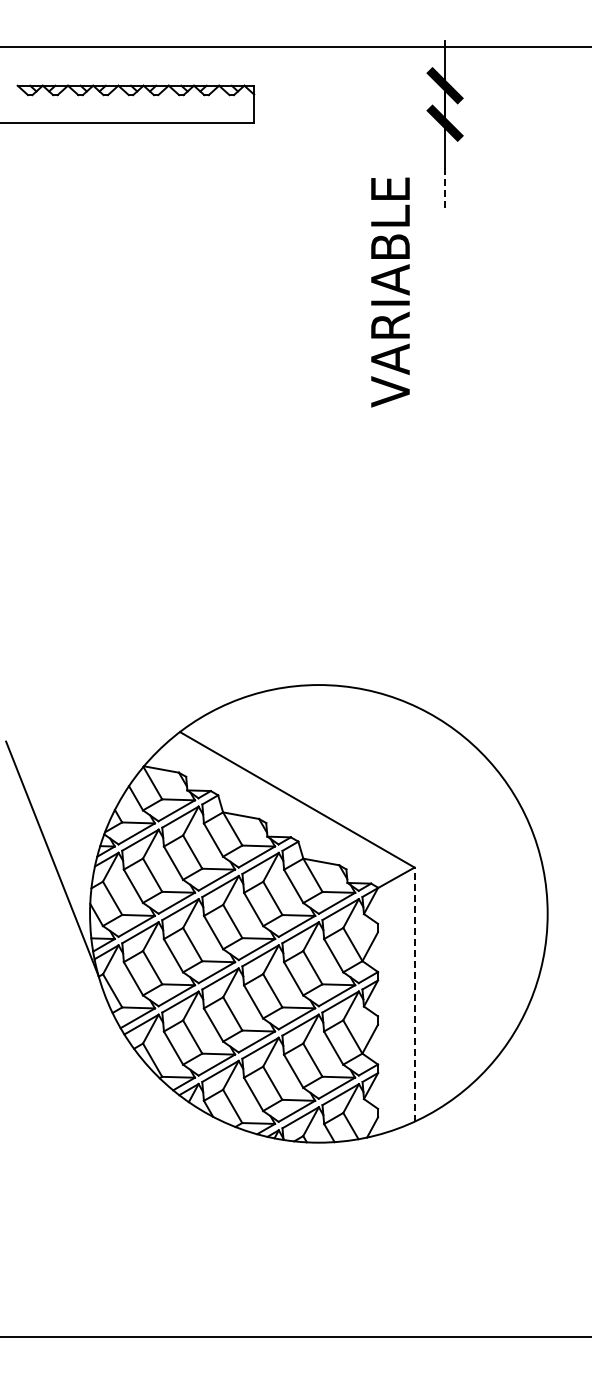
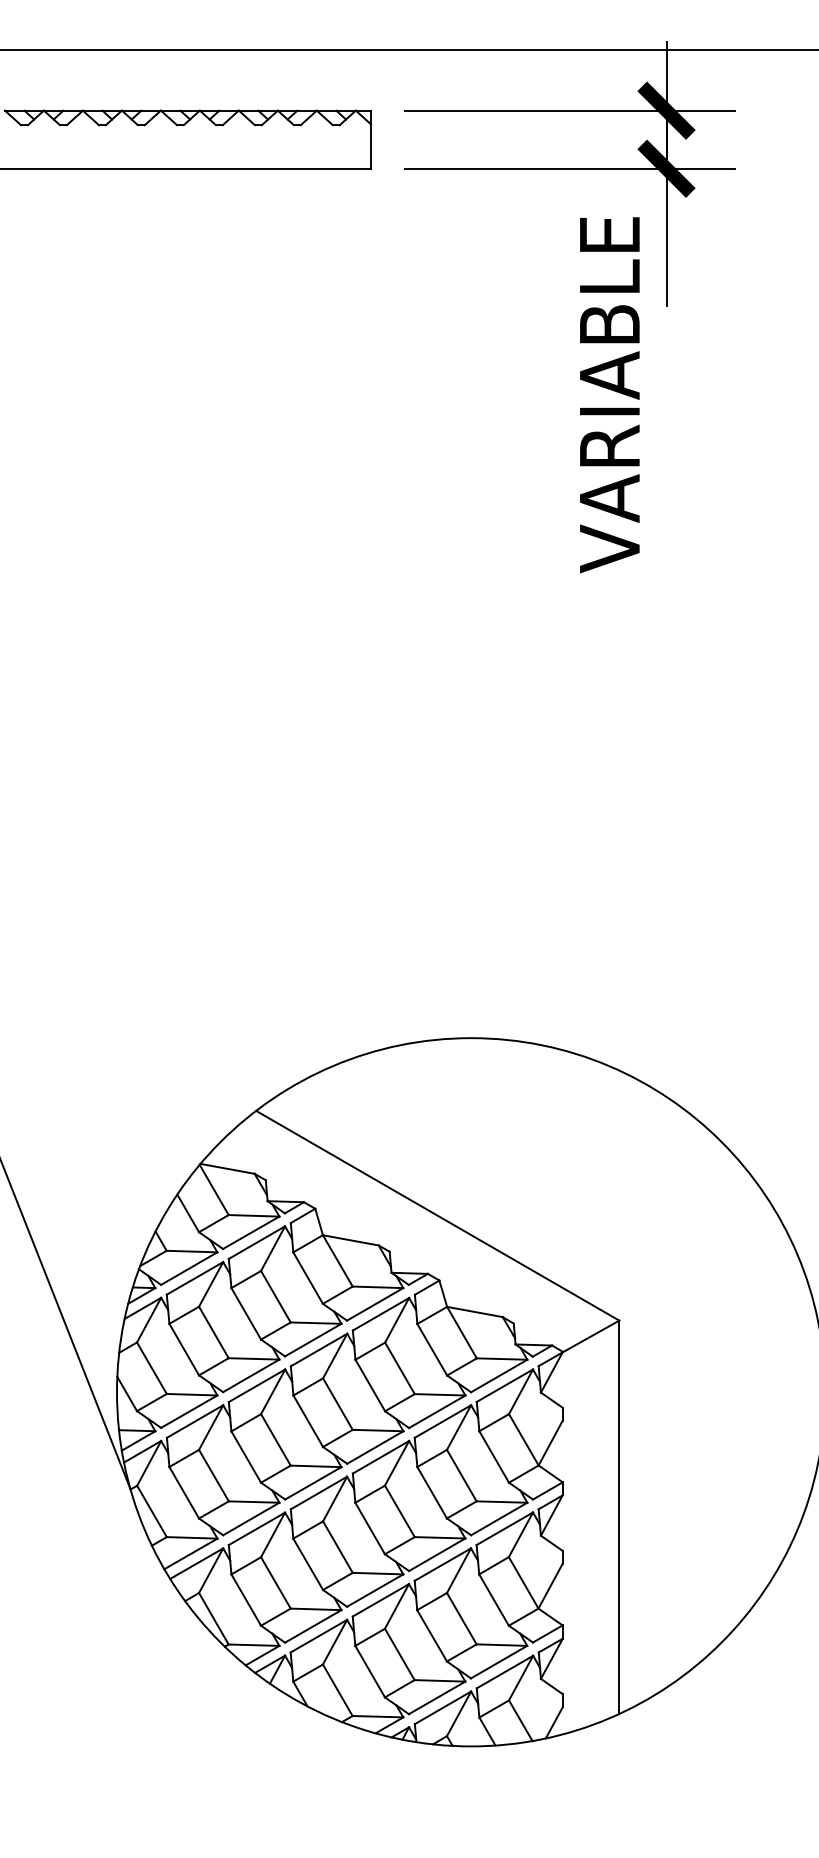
line: (382, 85) -> (569, 110), added
line: (382, 123) -> (569, 169), added
line: (445, 190) -> (667, 272), dashed -> solid
text: (390, 292) -> (609, 395), moved
line: (414, 994) -> (619, 1517), dashed -> solid

